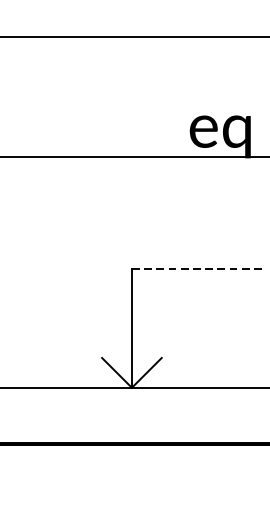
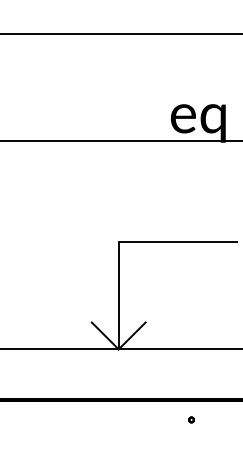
line: (198, 269) -> (178, 242), dashed -> solid
part: (212, 465) -> (191, 419), added

